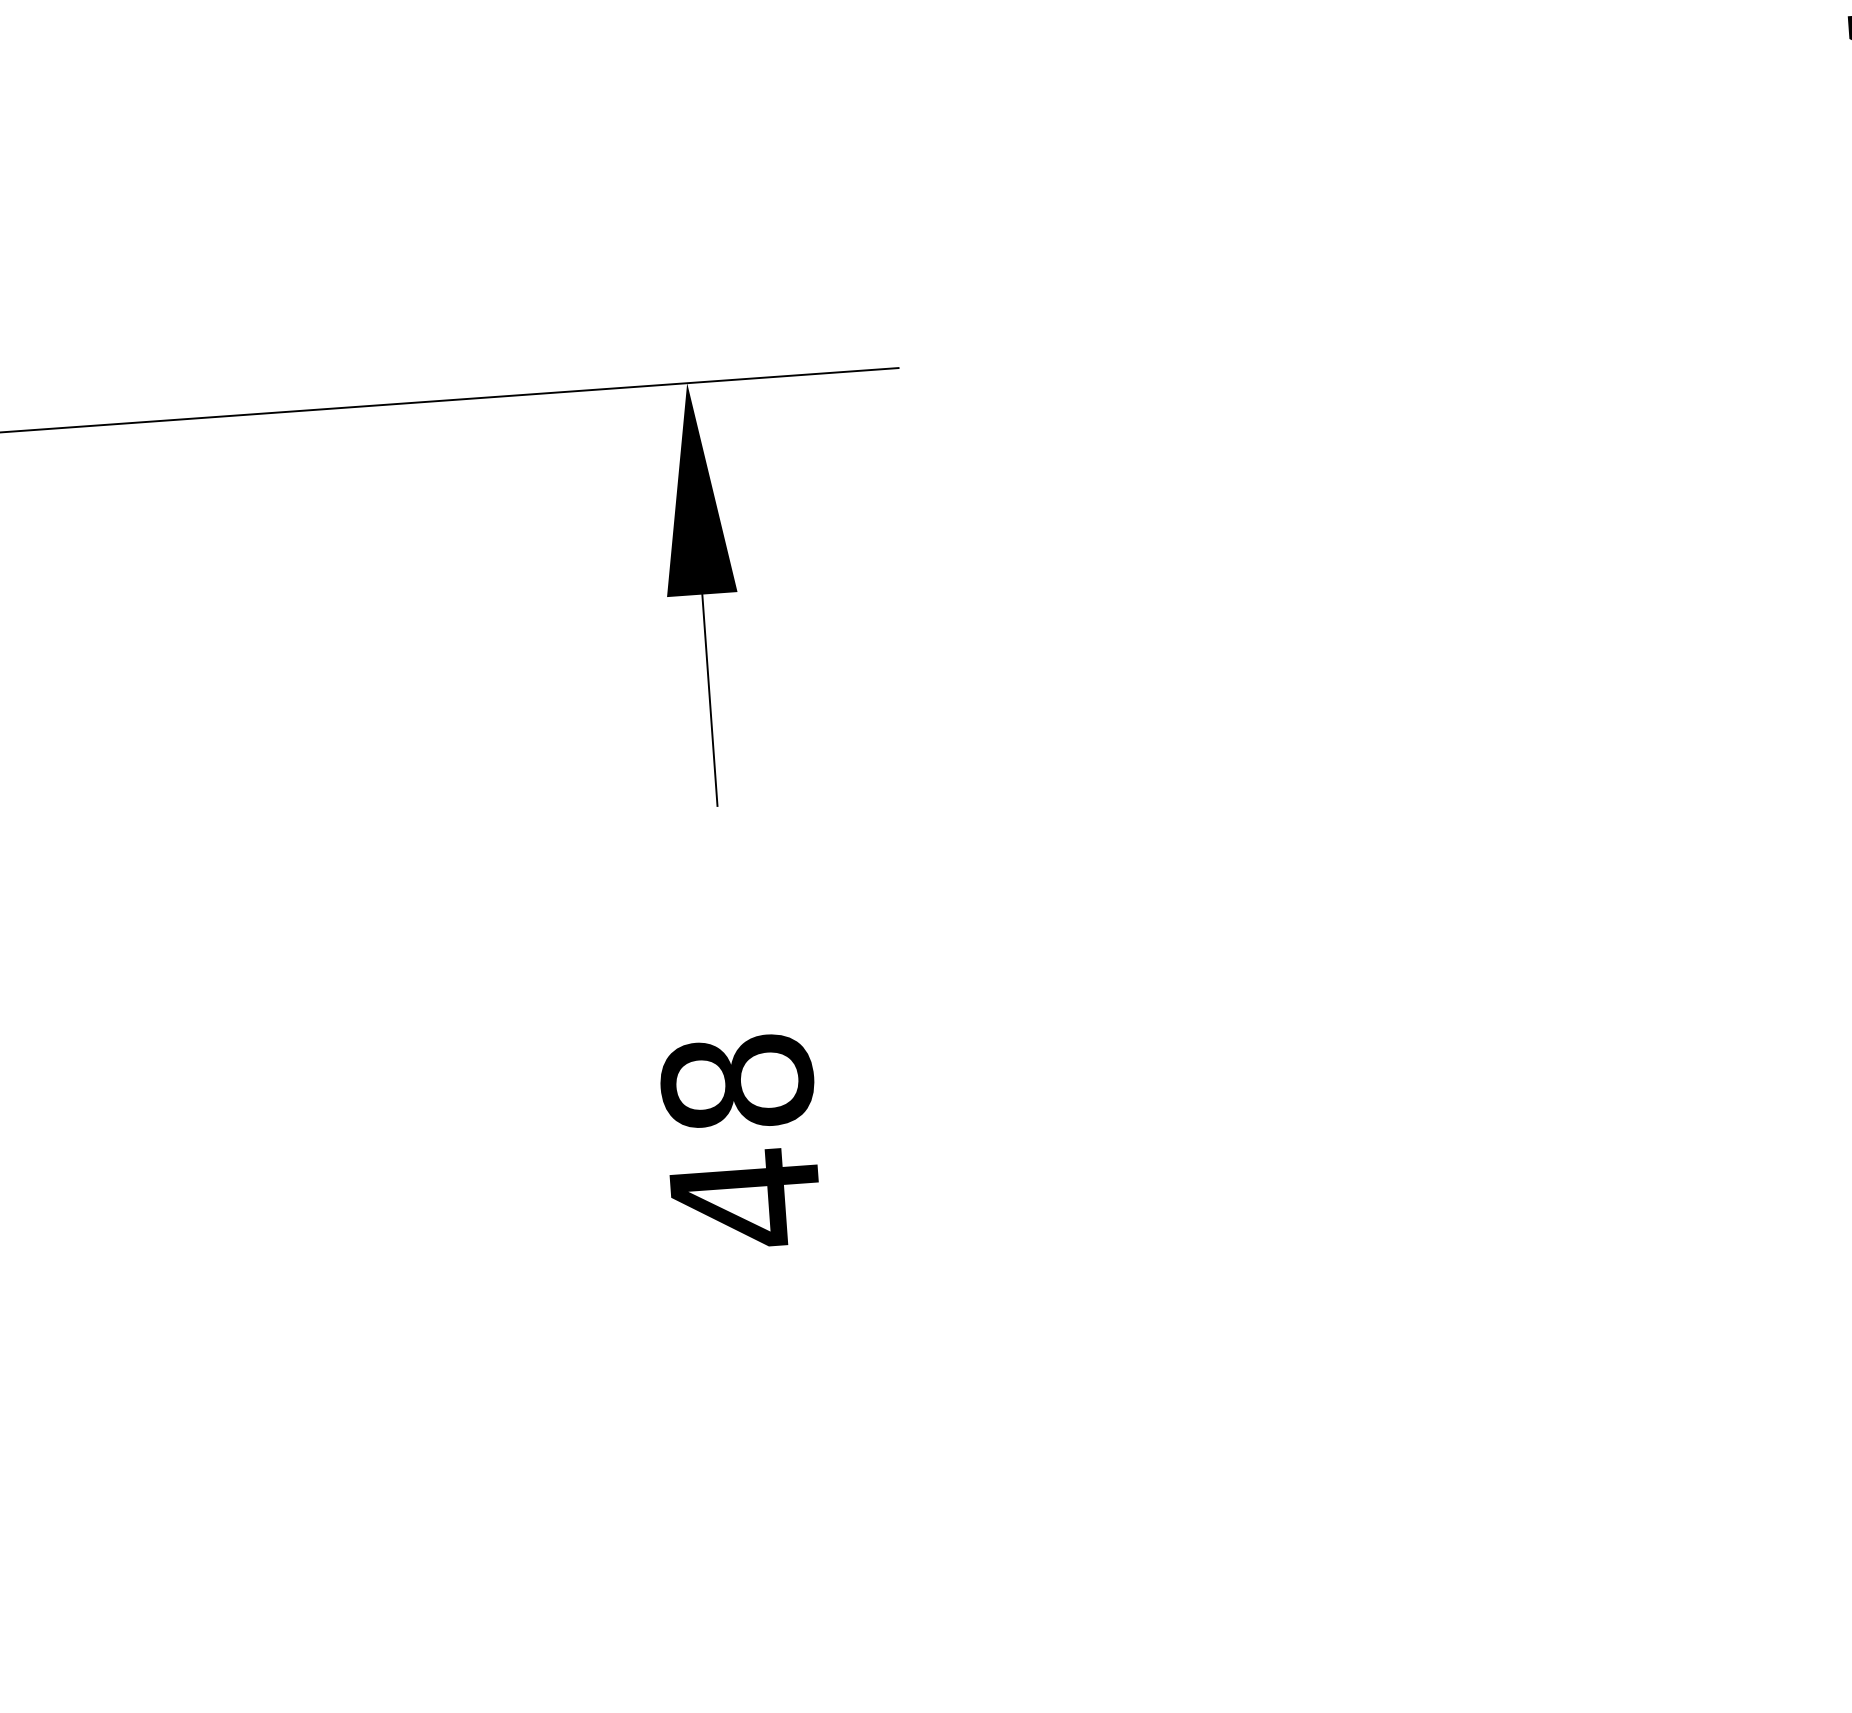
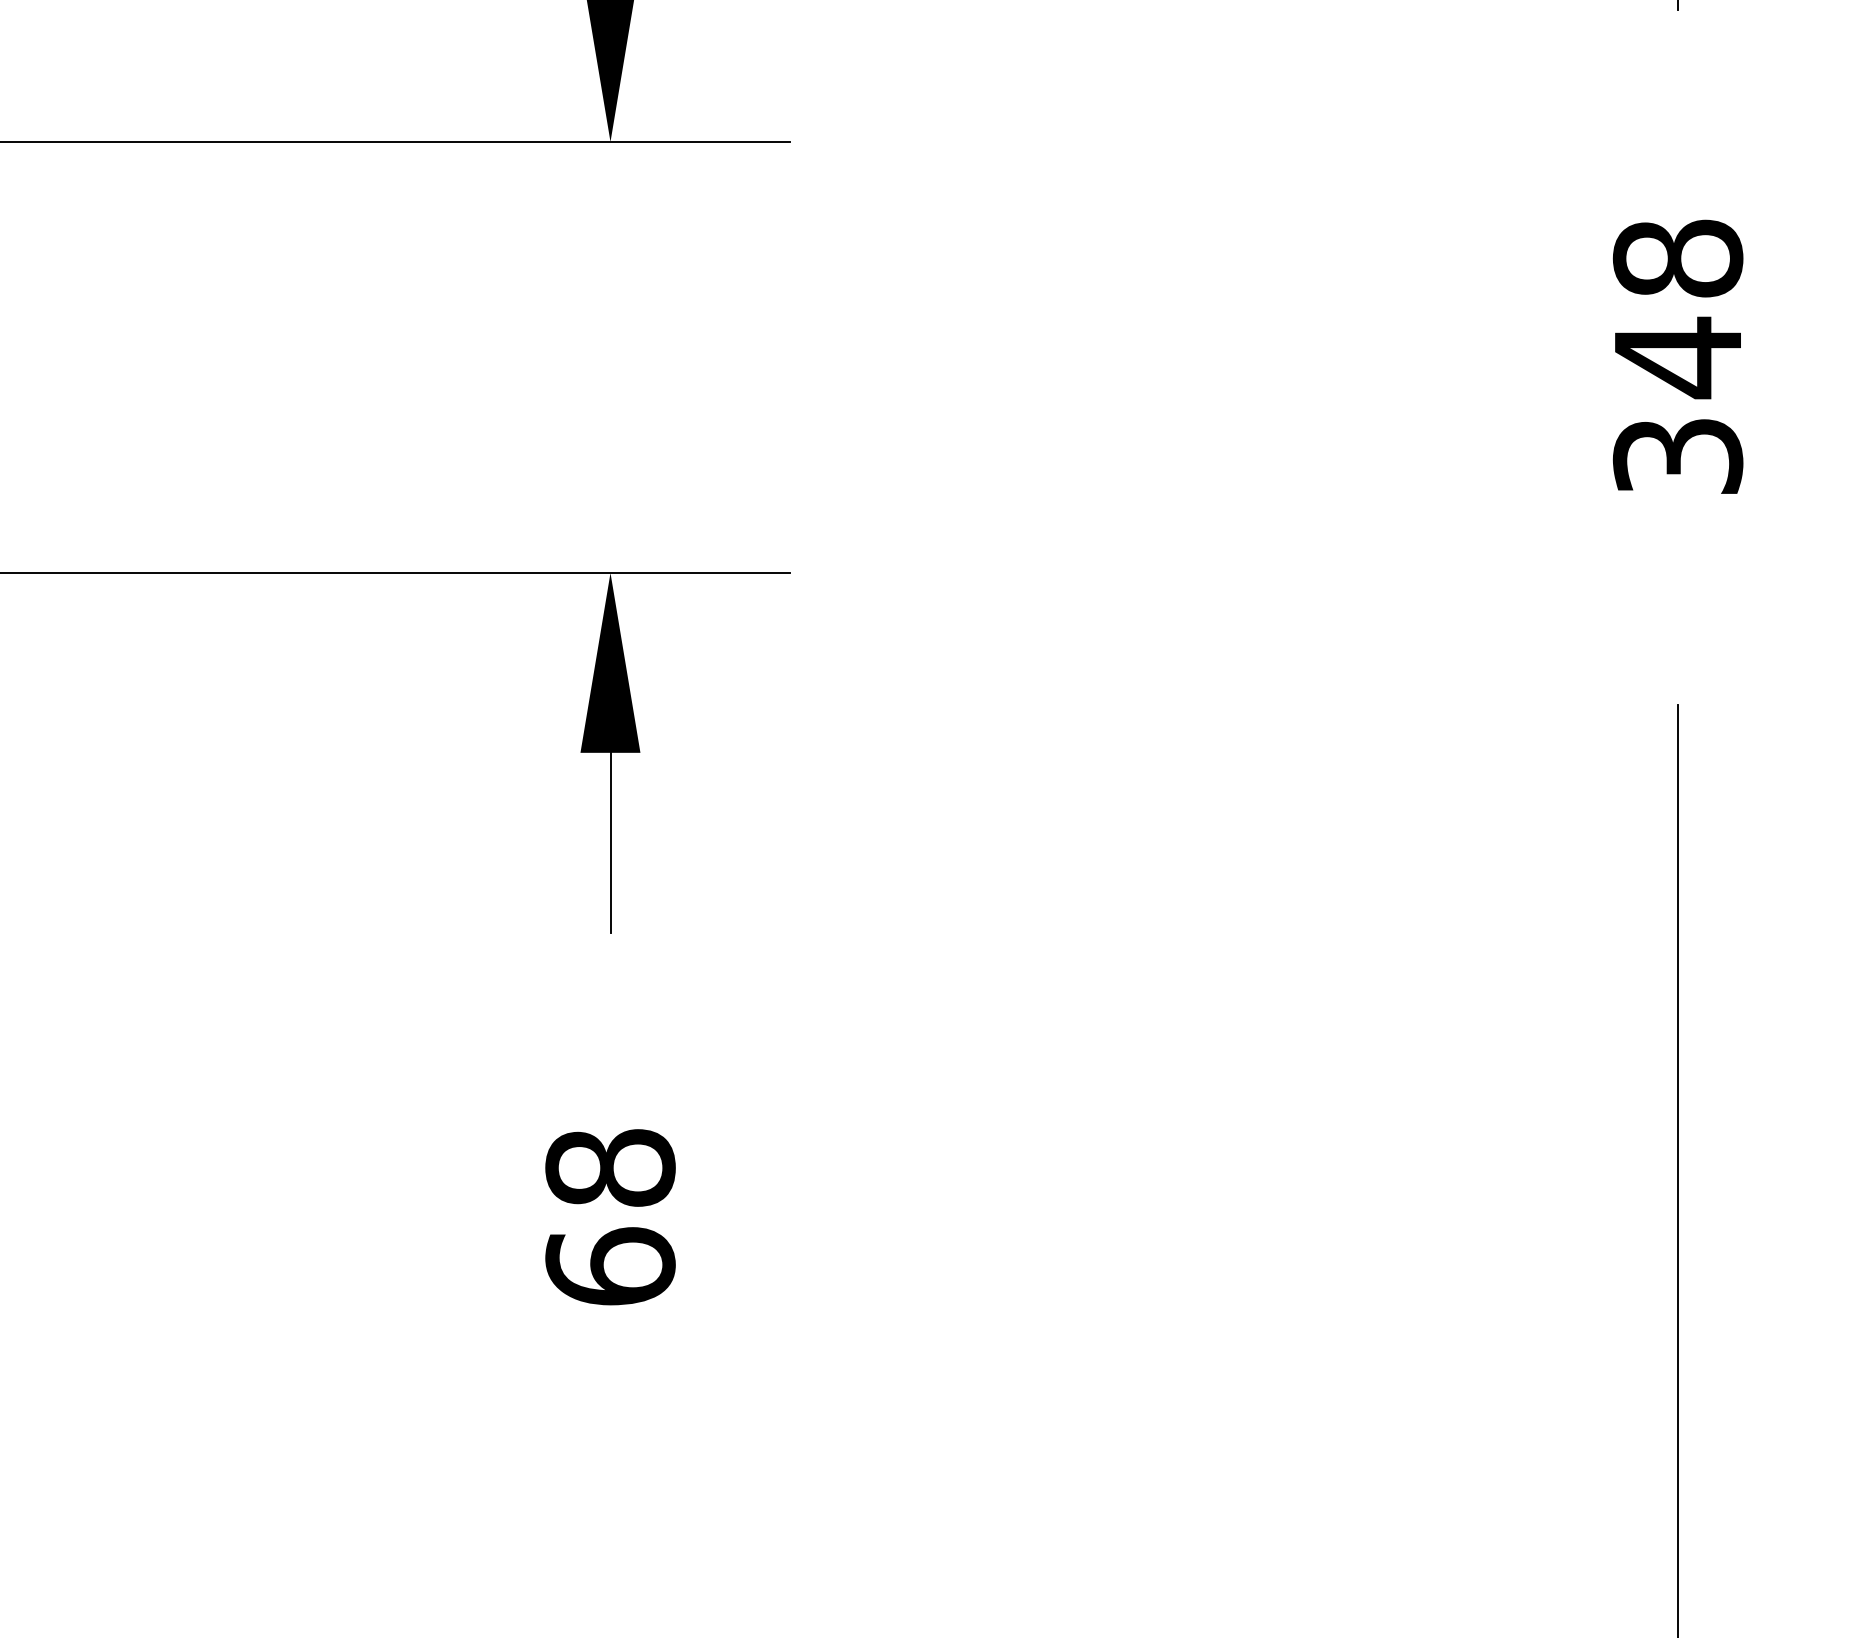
text: (745, 1199) -> (610, 1267), 48 -> 68

